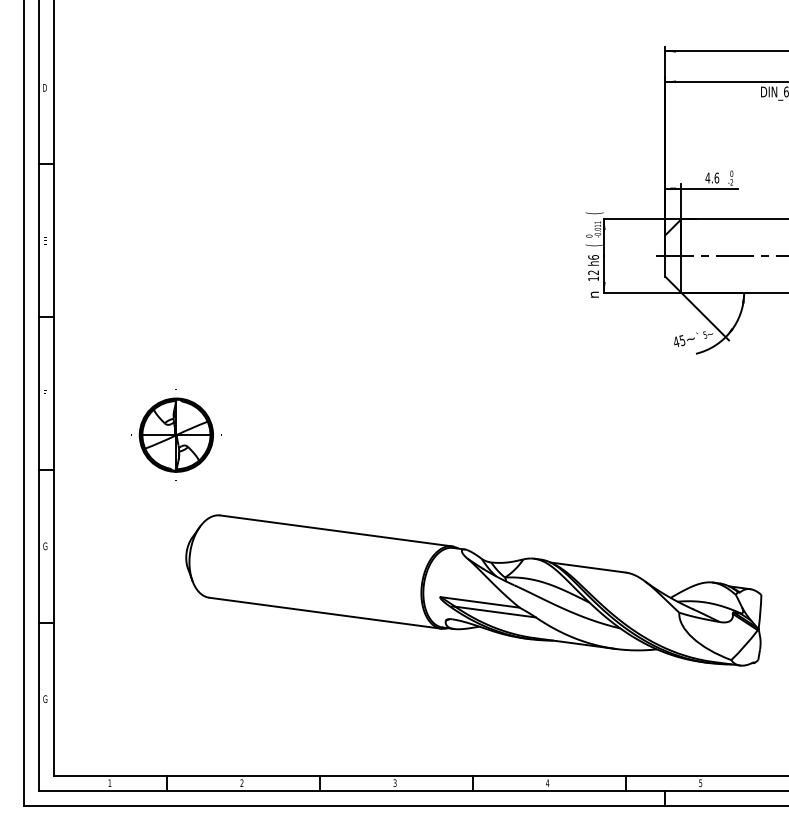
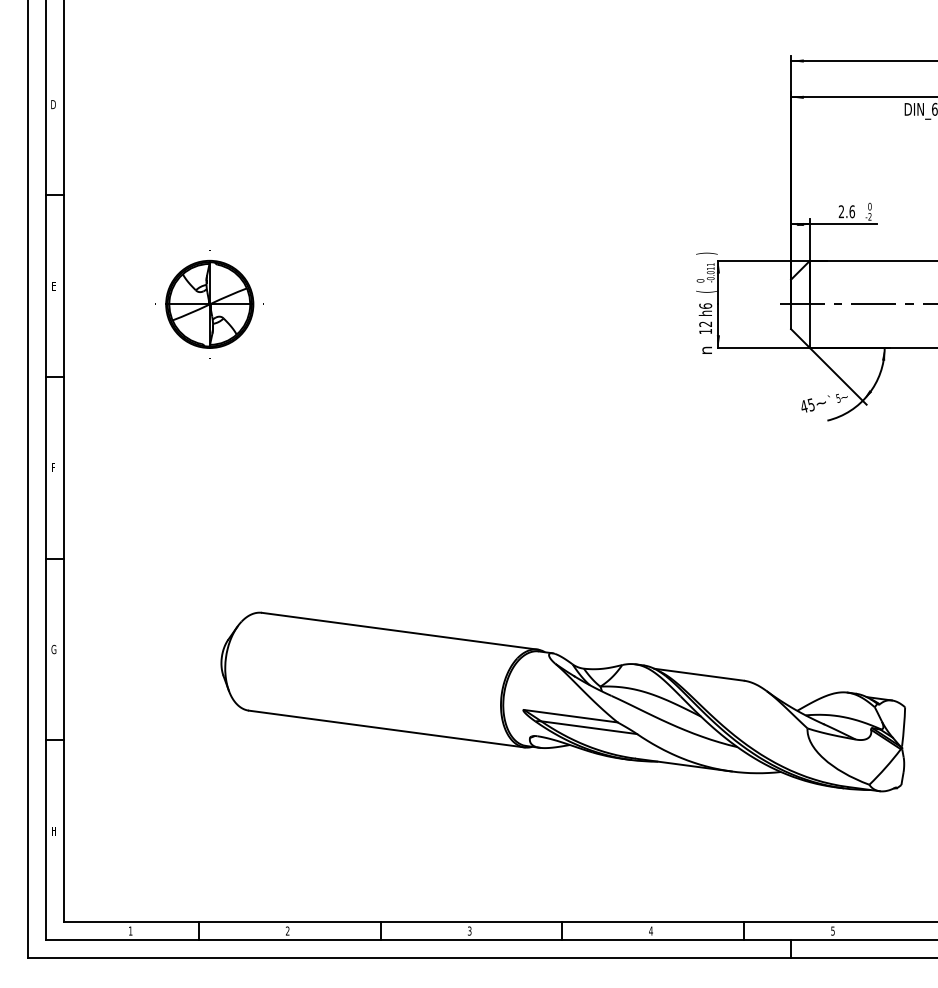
text: (707, 177) -> (841, 211), 4.6 -> 2.6
text: (594, 213) -> (706, 253), ( -> )
part: (176, 435) -> (209, 304), moved
text: (44, 698) -> (53, 830), G -> H

